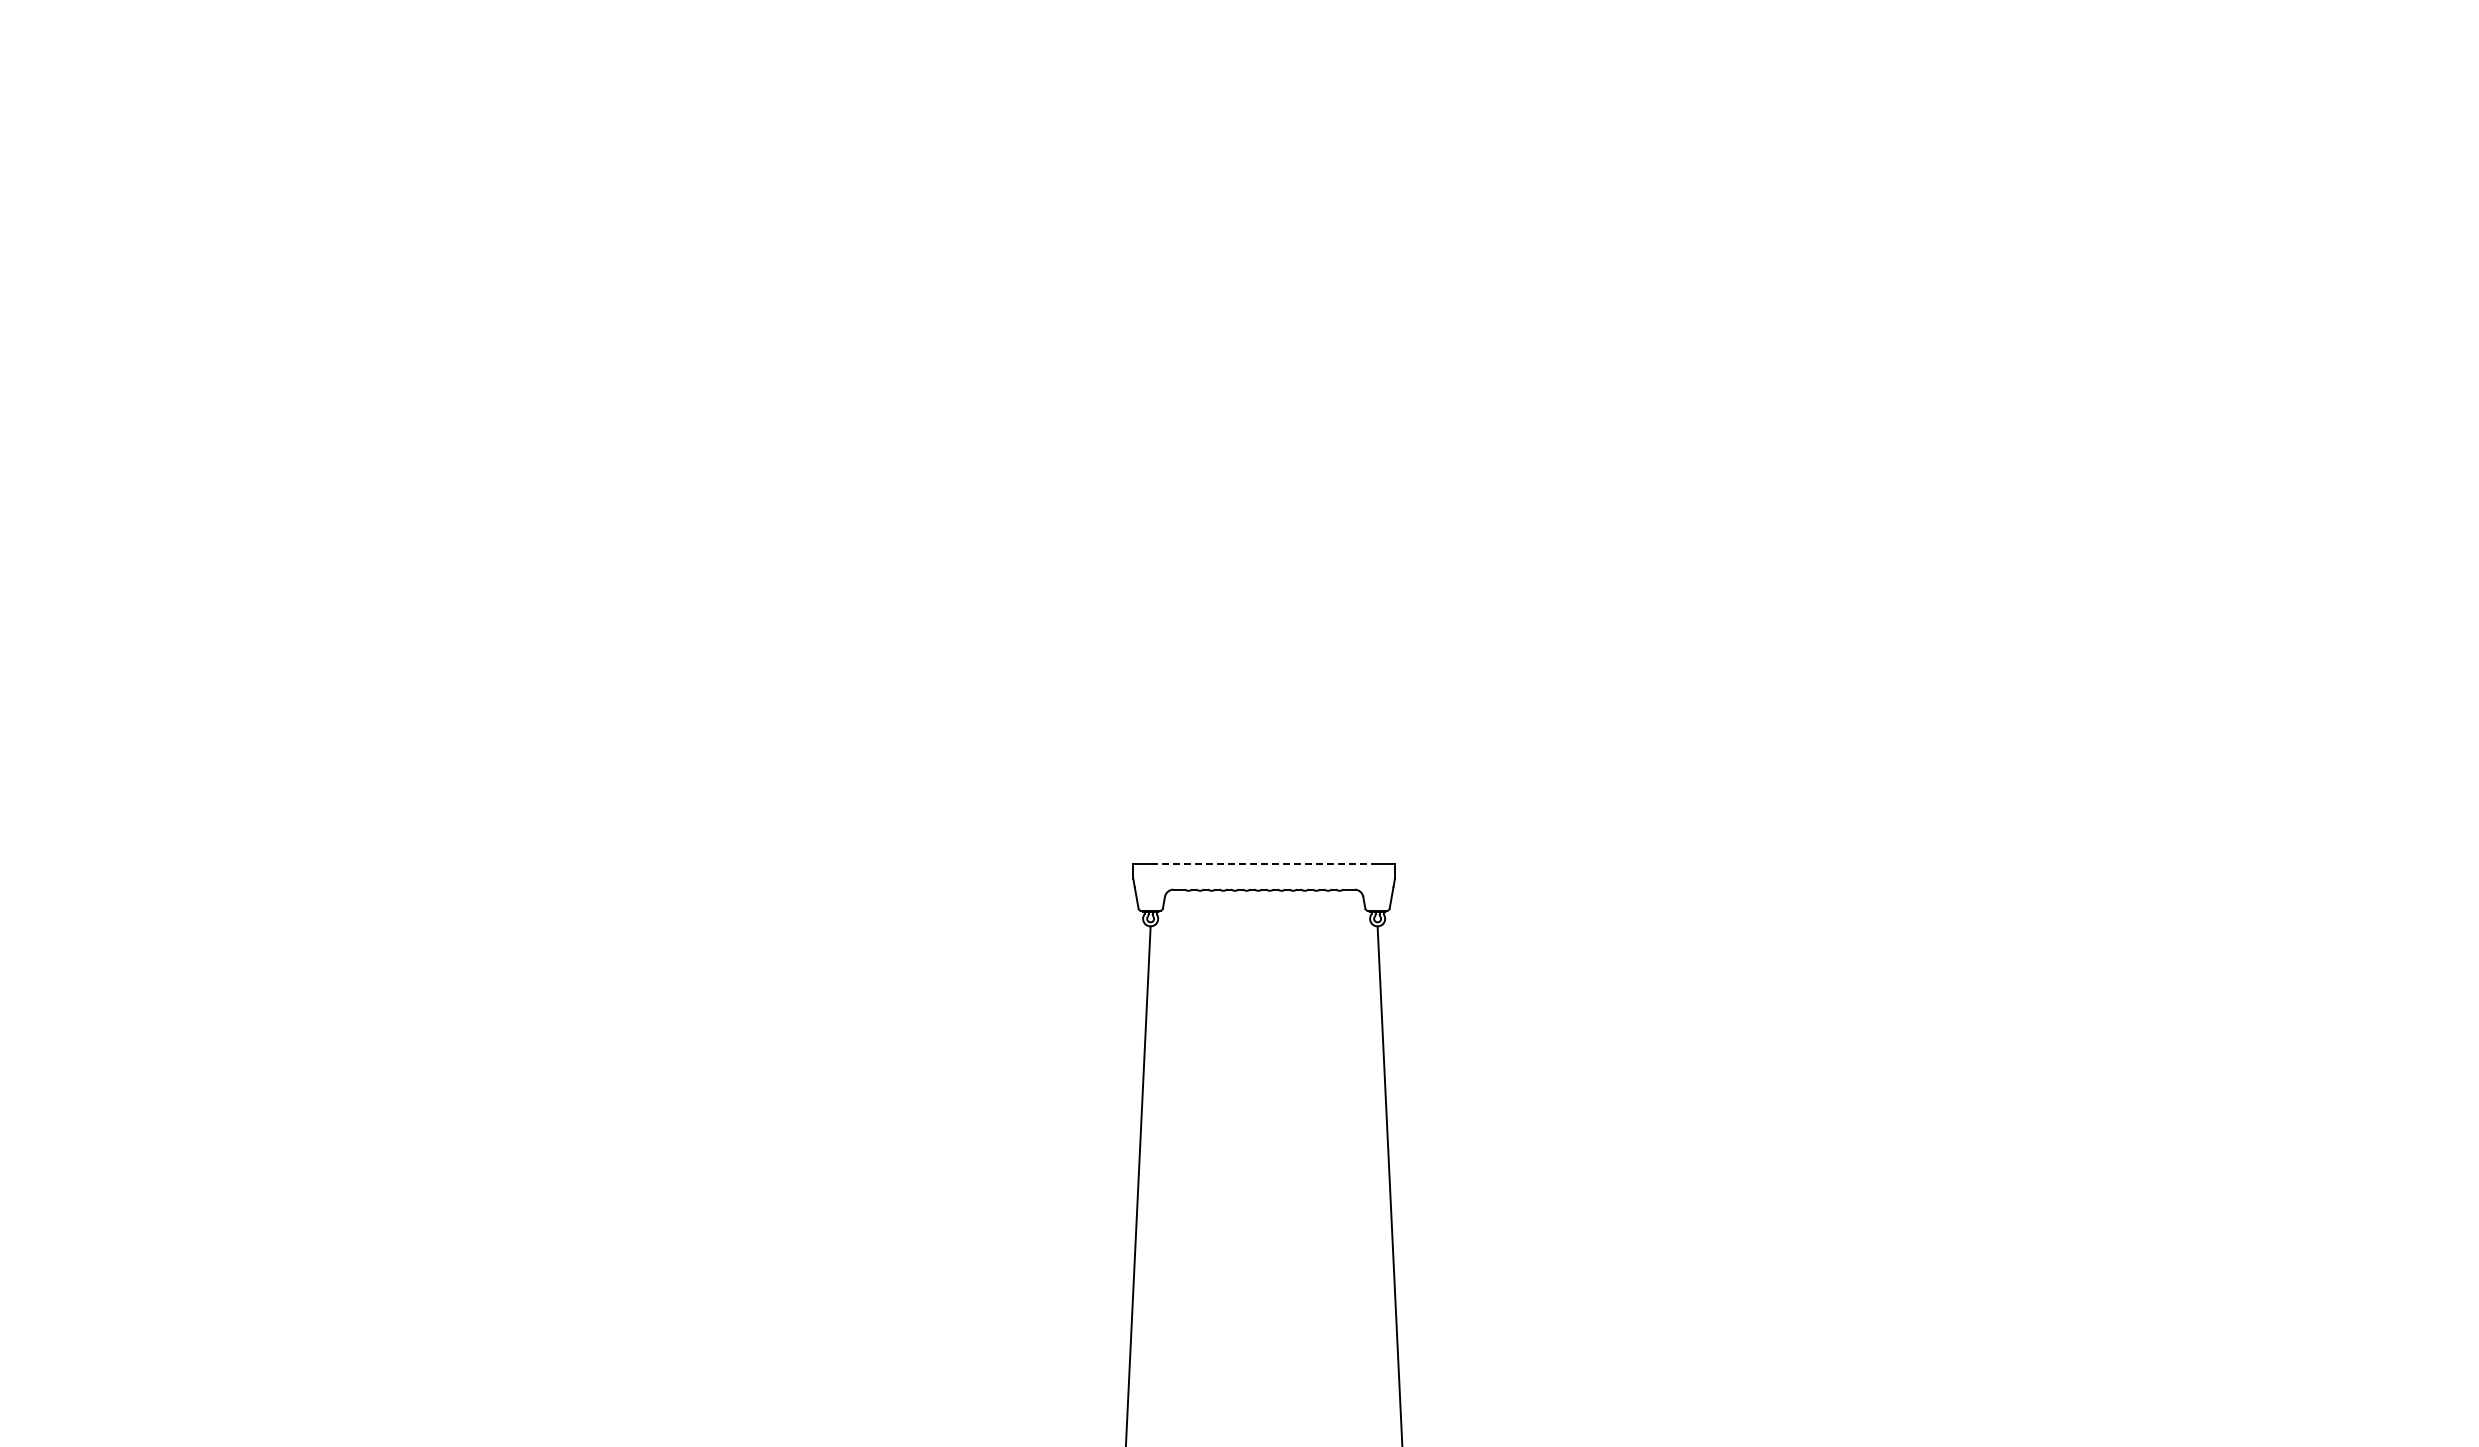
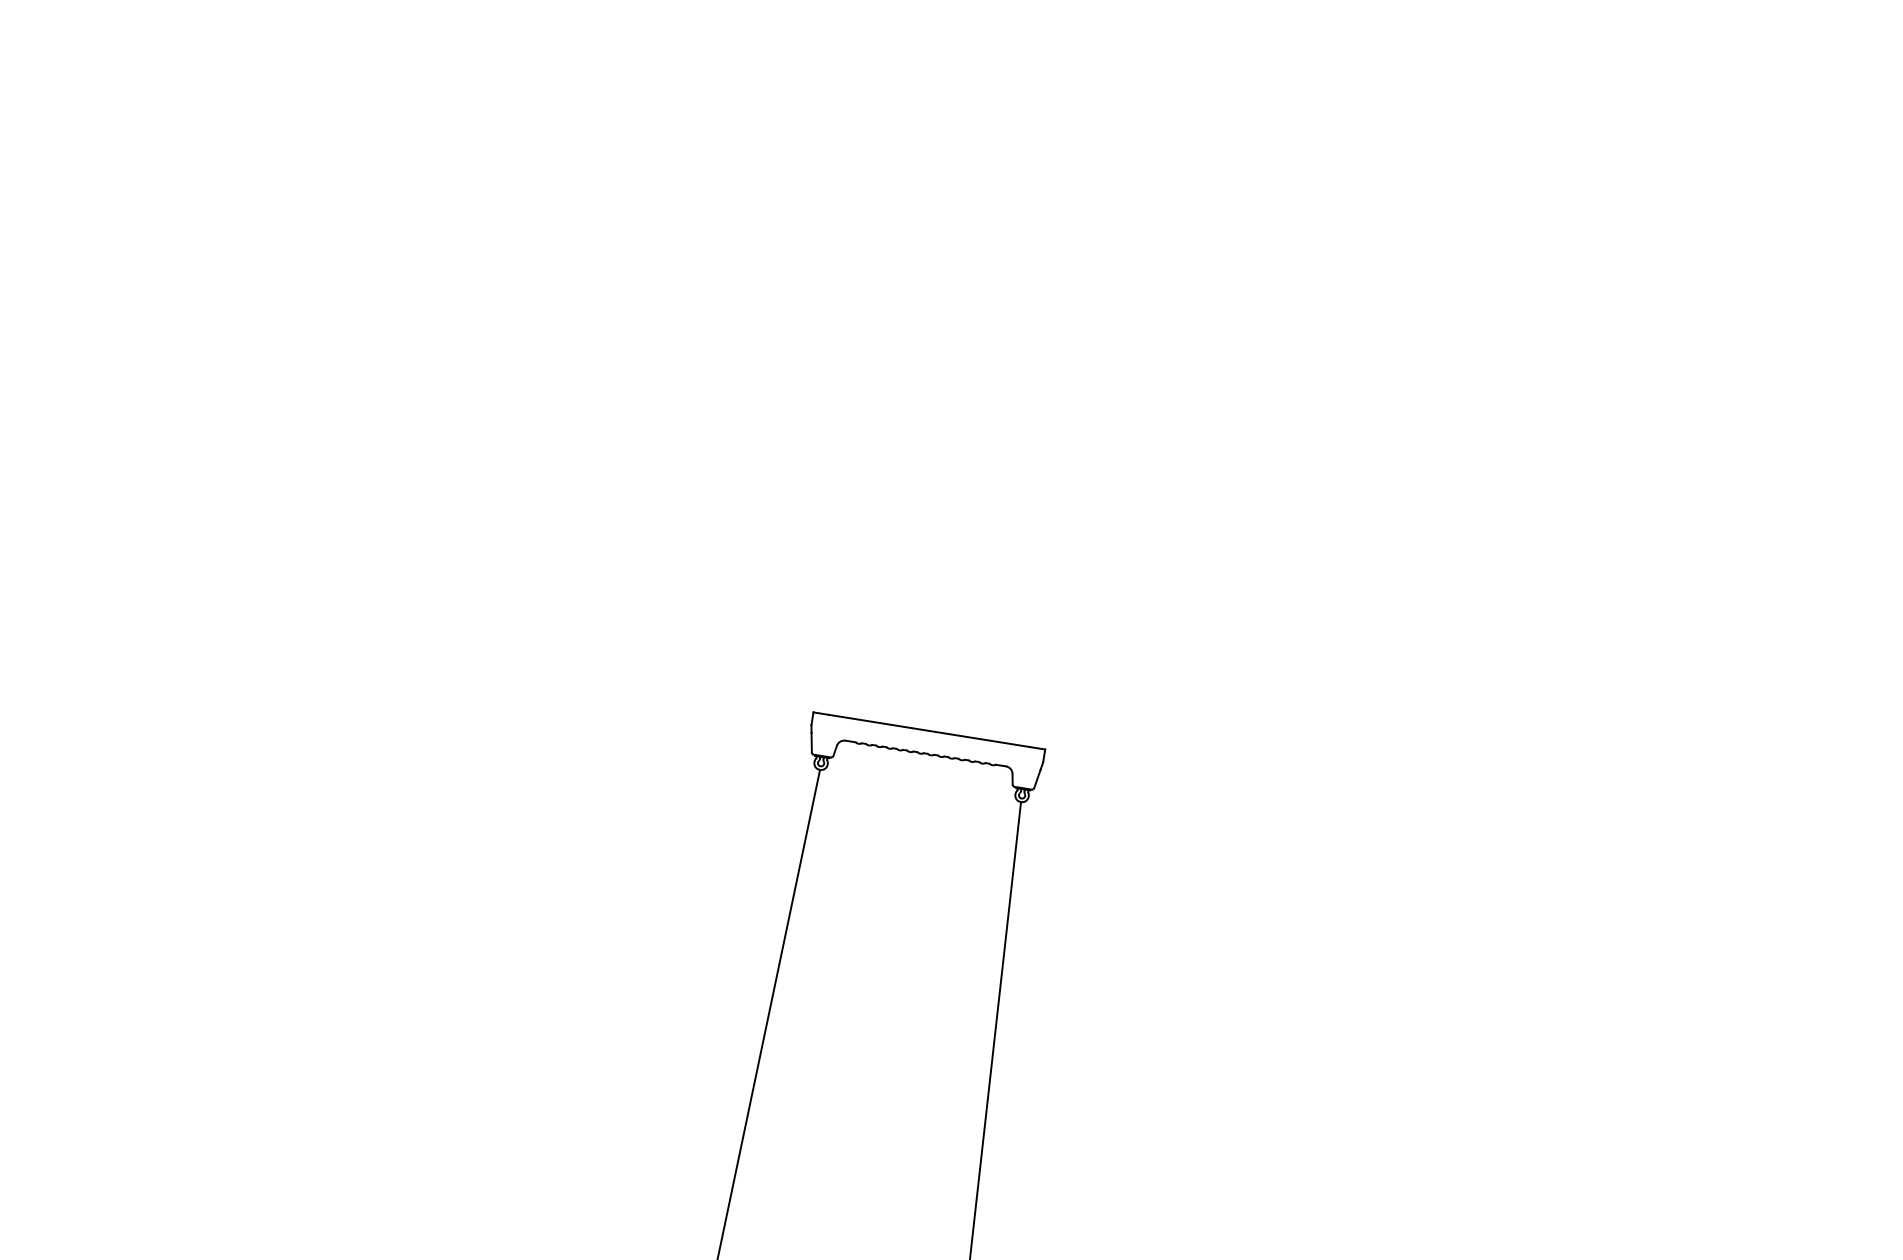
line: (1263, 864) -> (928, 731), dashed -> solid

